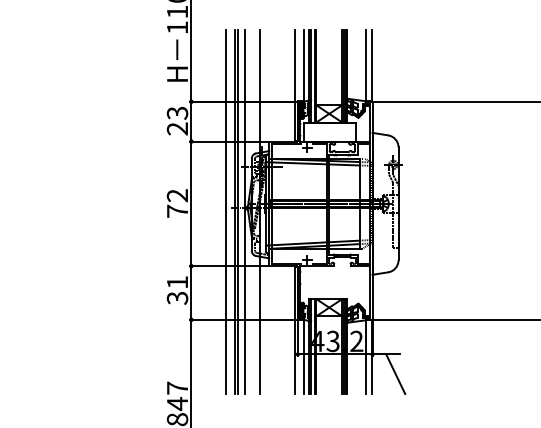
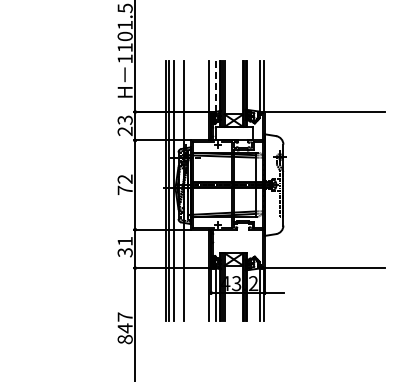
line: (303, 66) -> (215, 86), solid -> dashed
line: (225, 211) -> (159, 190), removed
line: (395, 373) -> (281, 306), removed

